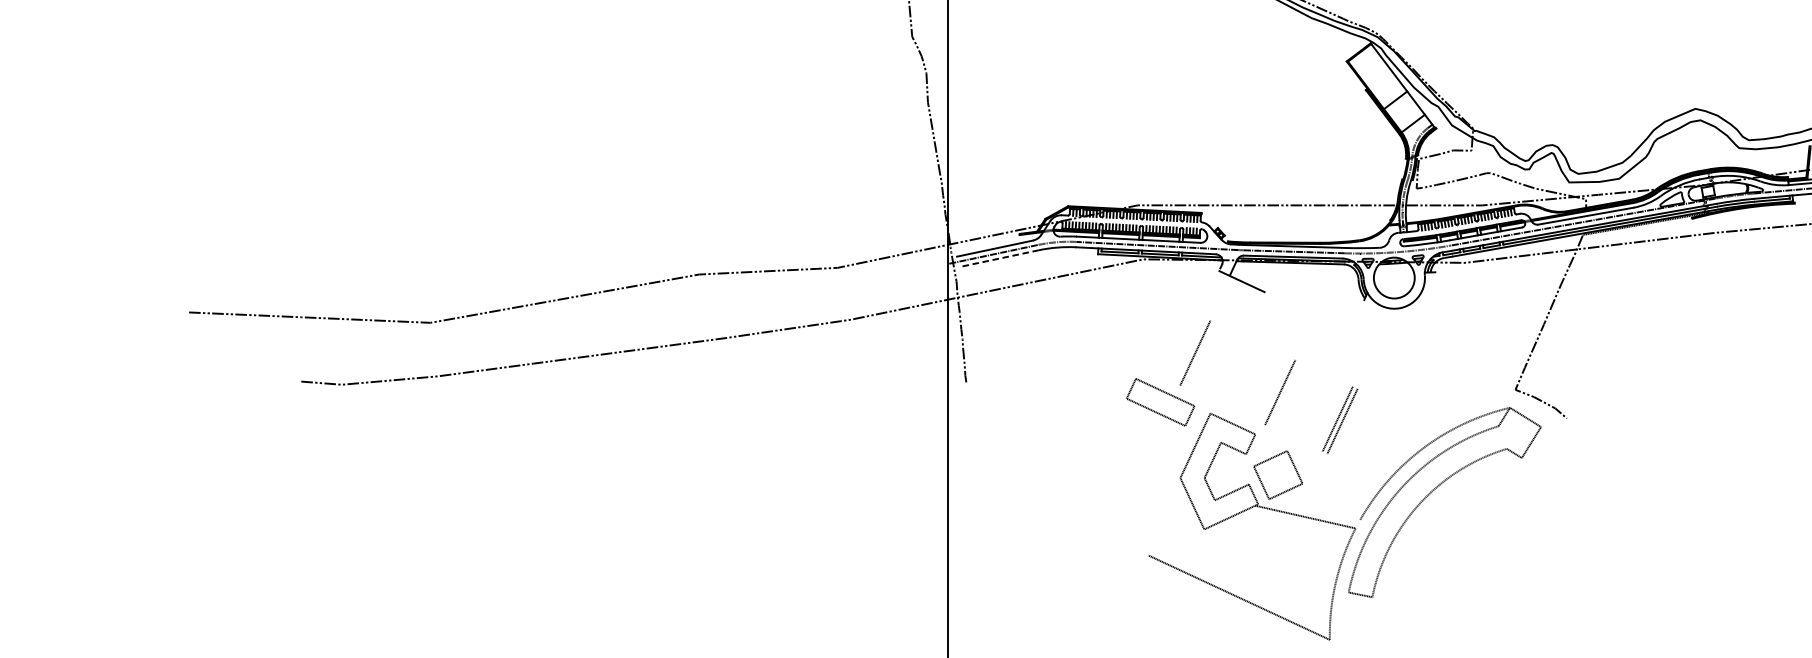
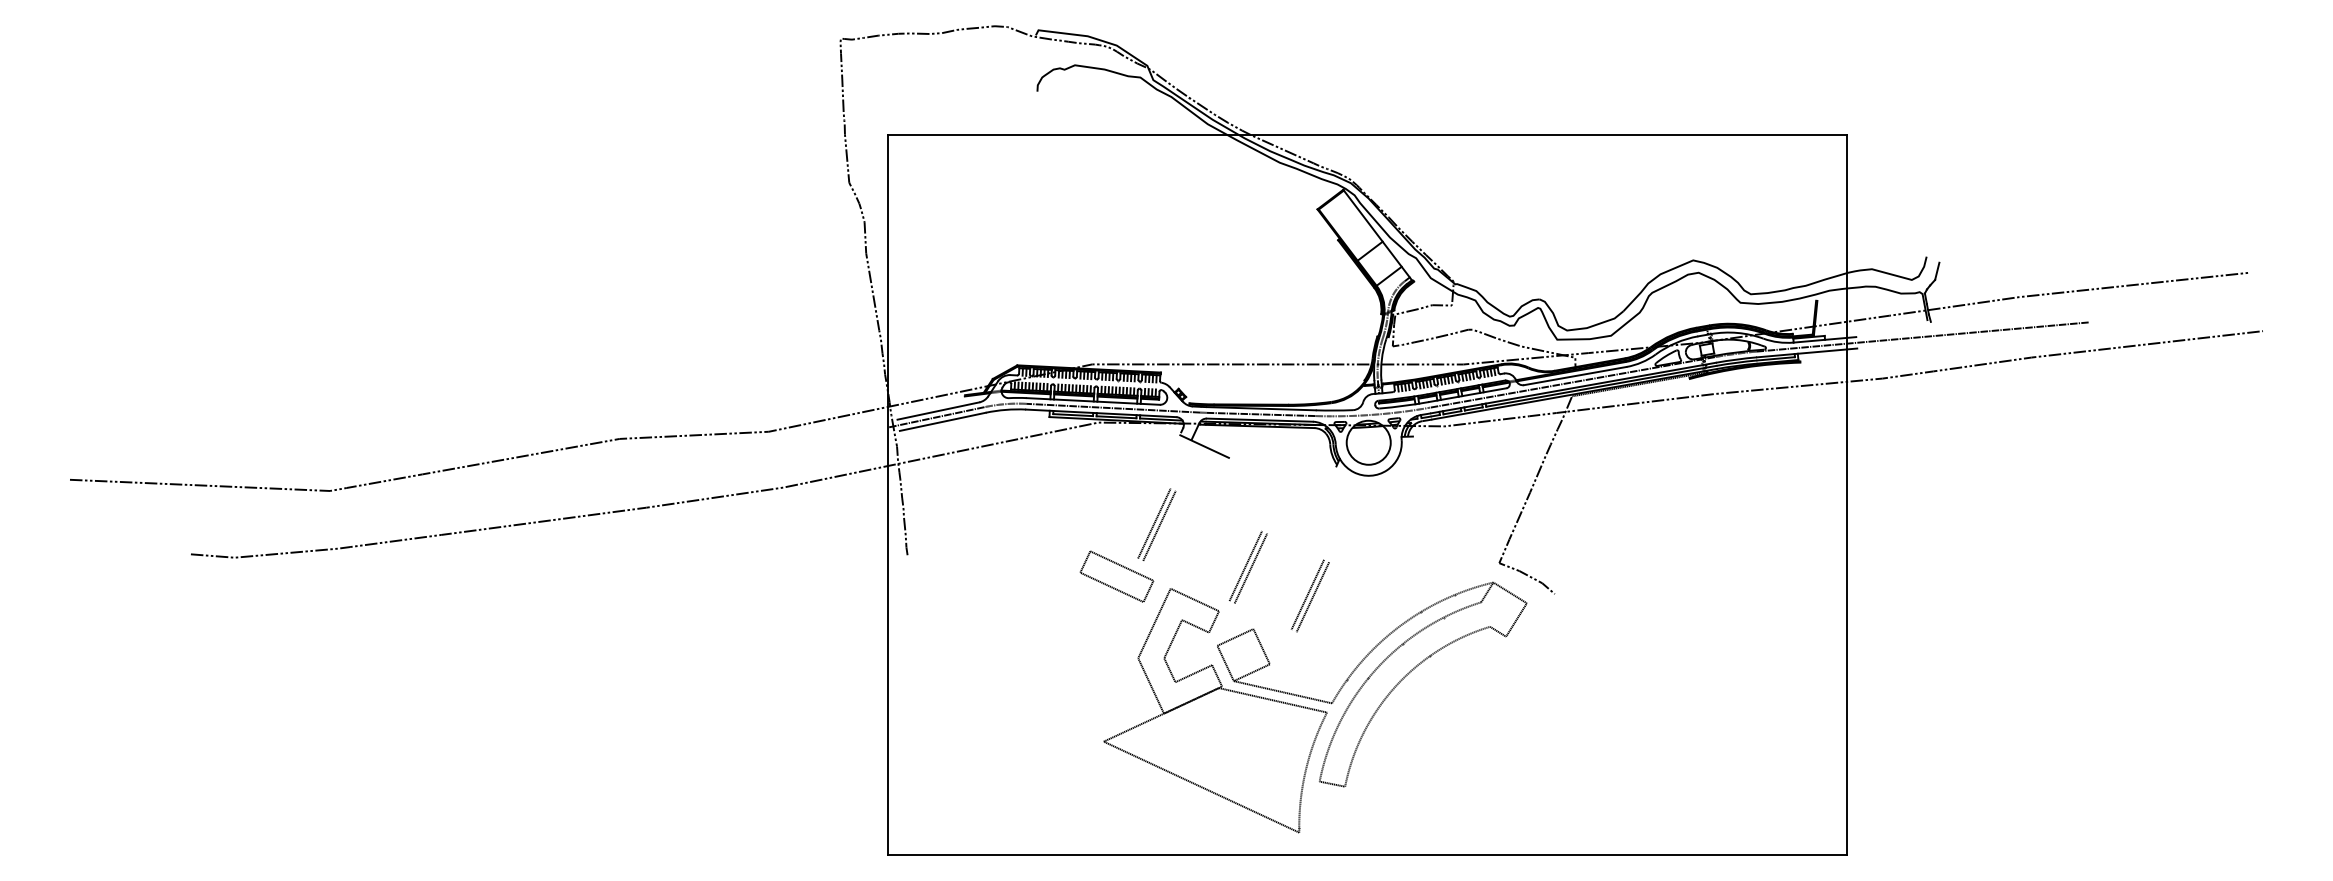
line: (998, 258) -> (942, 421), dashed -> solid
line: (1200, 354) -> (1159, 525), added
line: (1284, 394) -> (1250, 568), added
line: (1314, 509) -> (1282, 692), added
line: (1201, 530) -> (1160, 714), added

